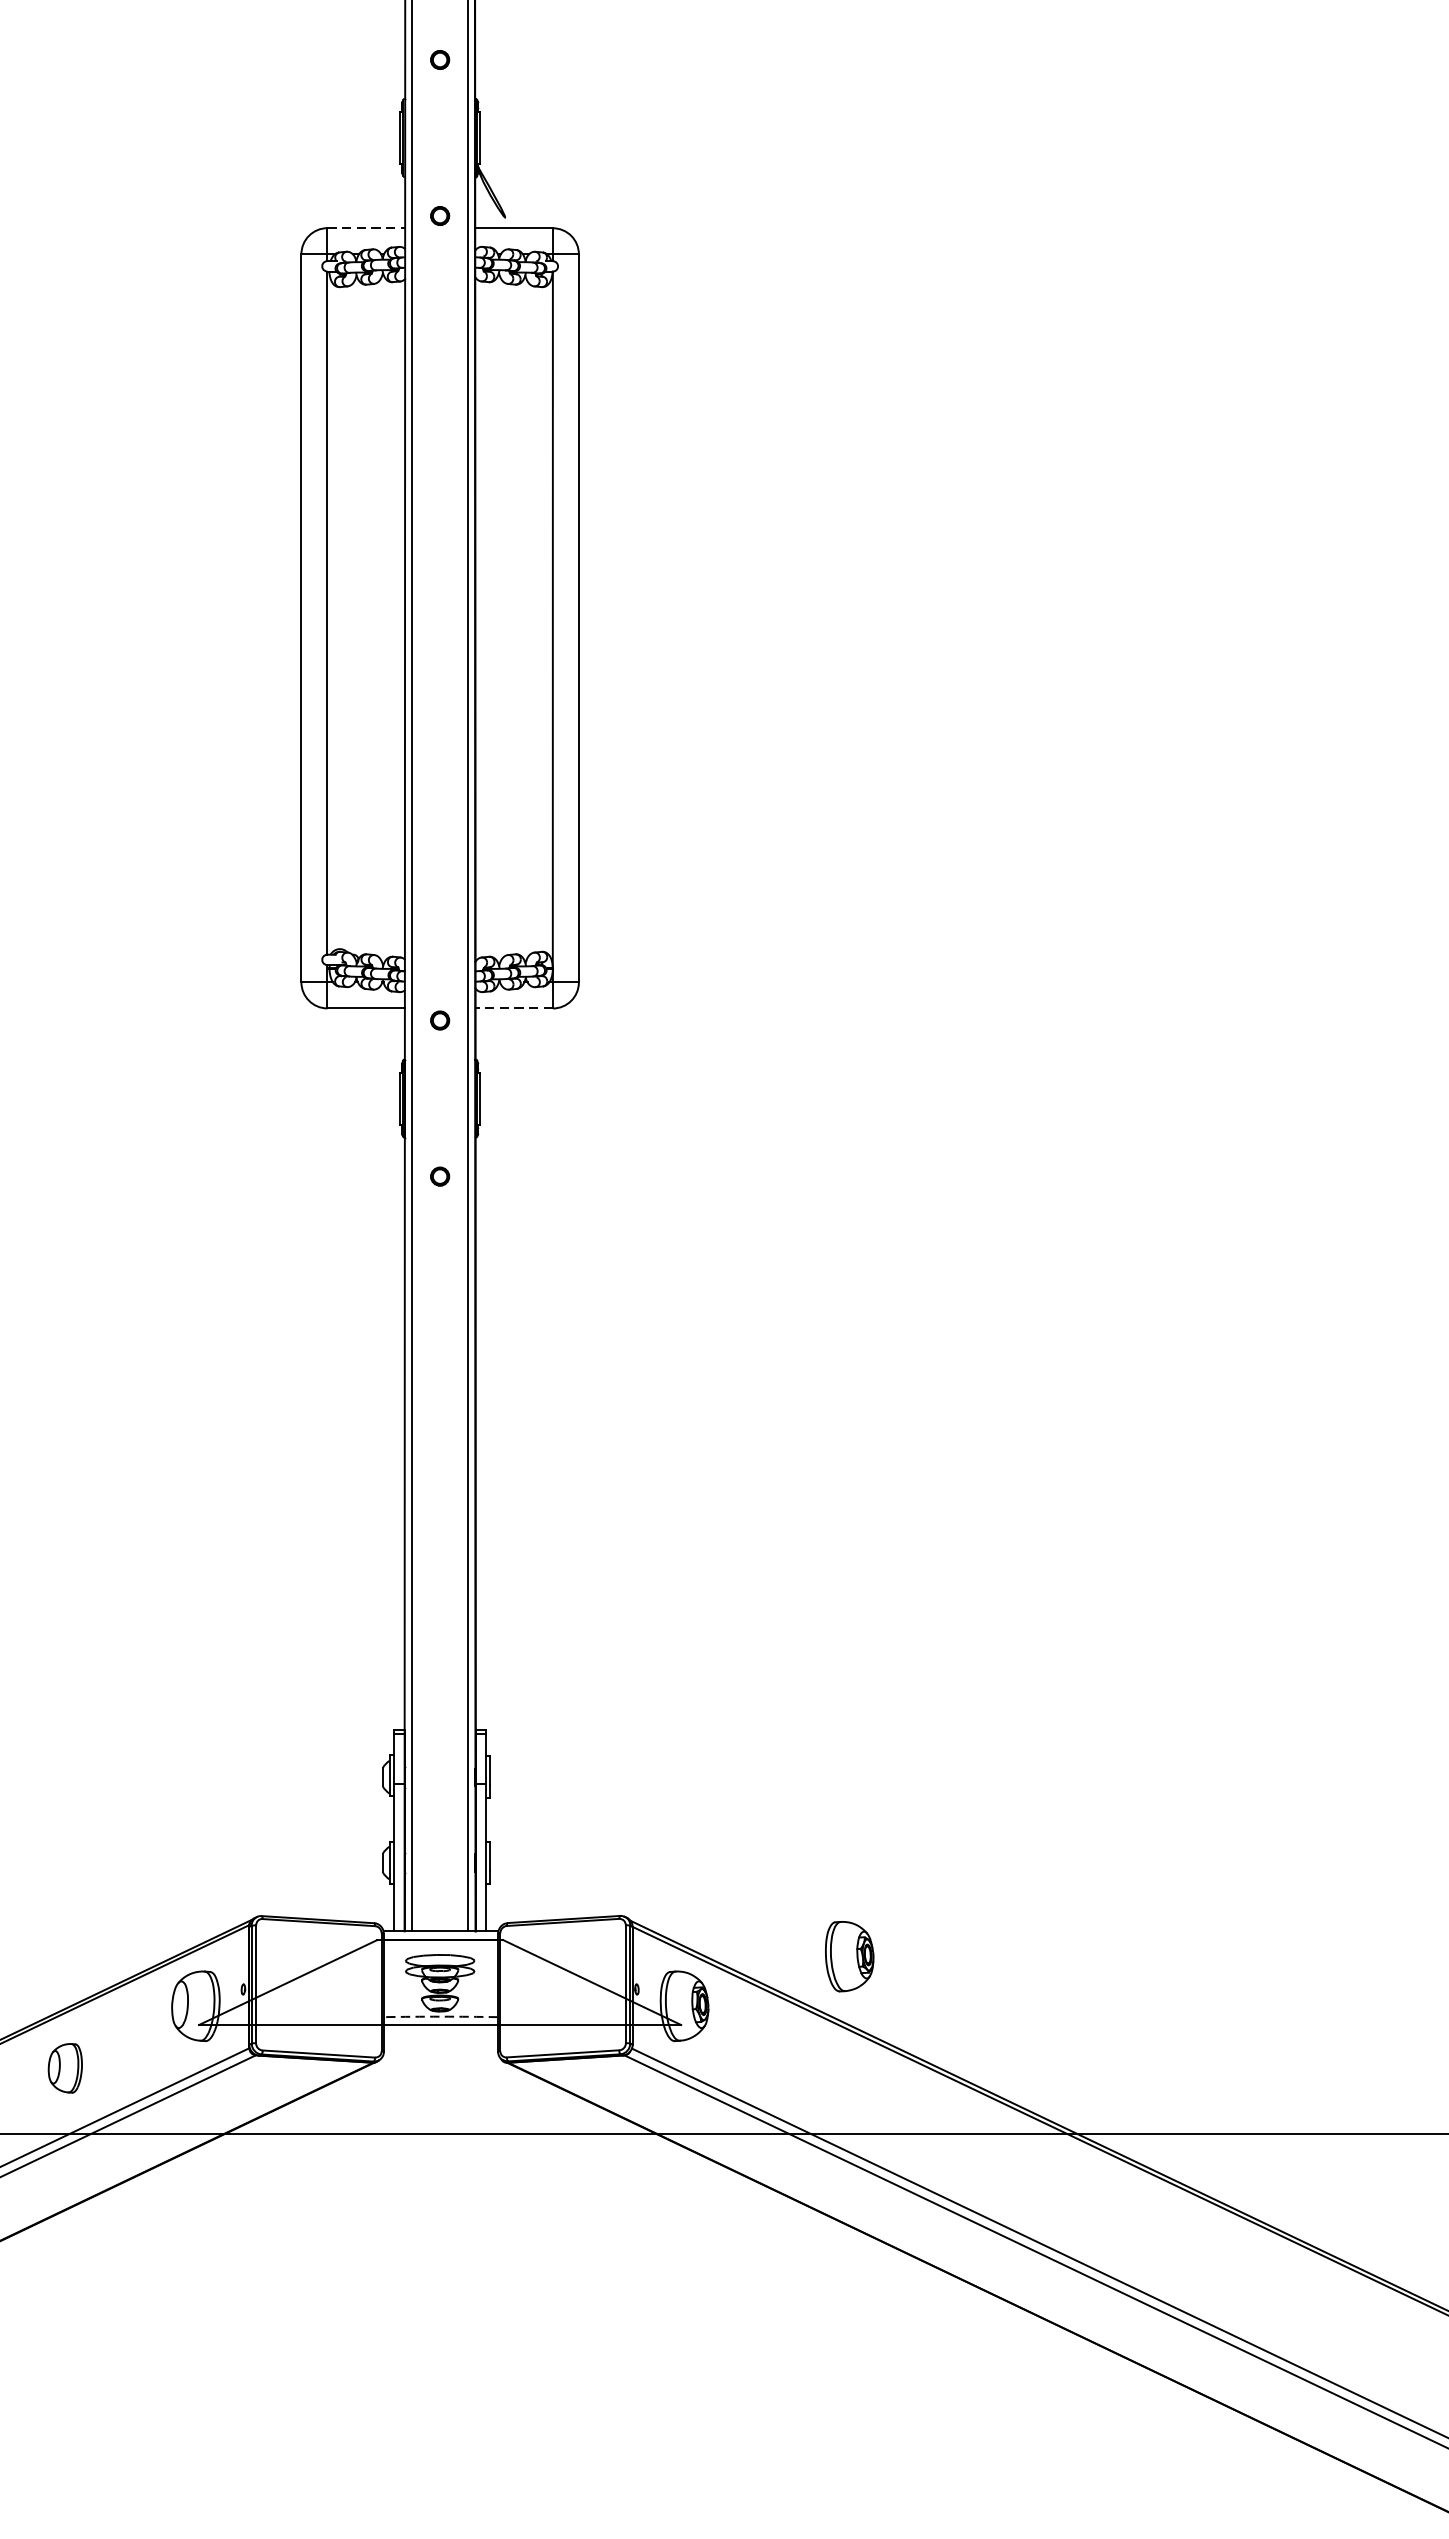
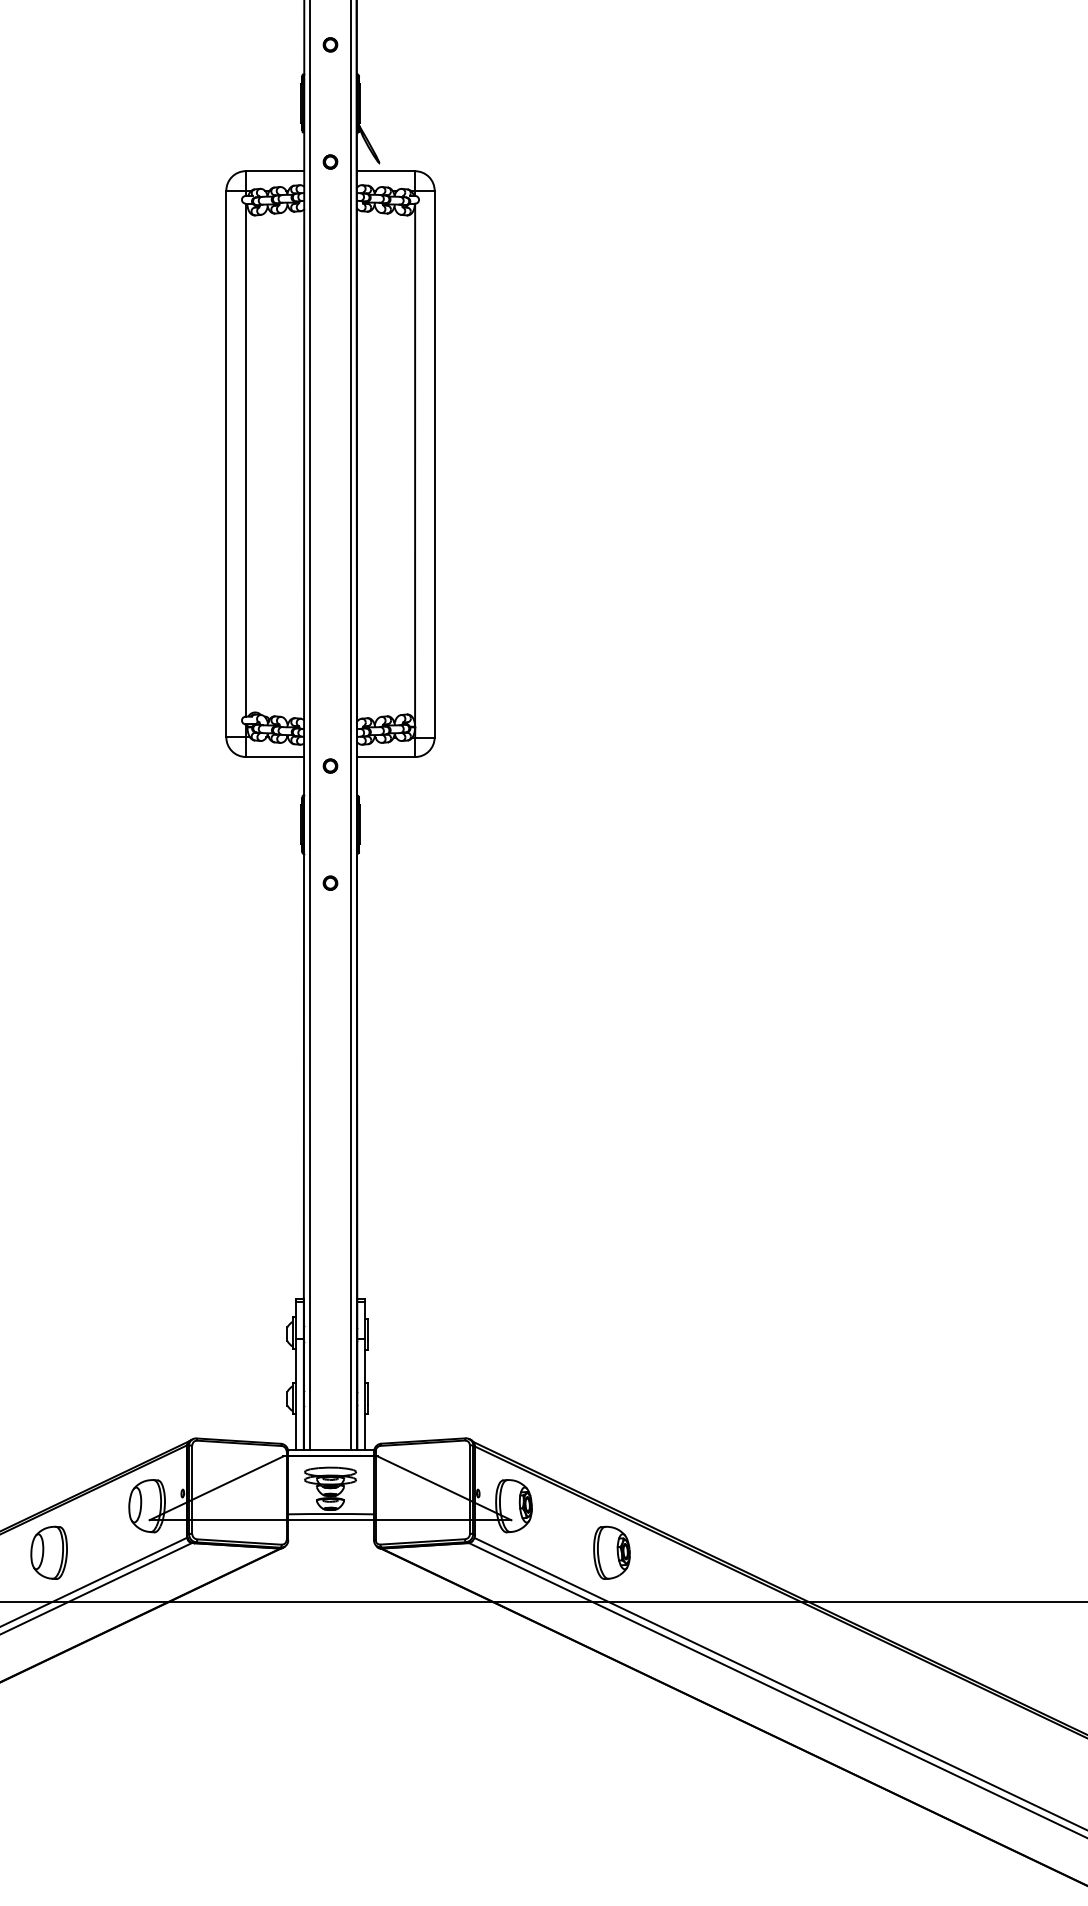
line: (366, 228) -> (275, 171), dashed -> solid
line: (513, 1009) -> (385, 757), dashed -> solid
part: (849, 1956) -> (611, 1552), moved
arc: (441, 2016) -> (331, 1513), dashed -> solid
part: (64, 2067) -> (48, 1552), size x1.43

